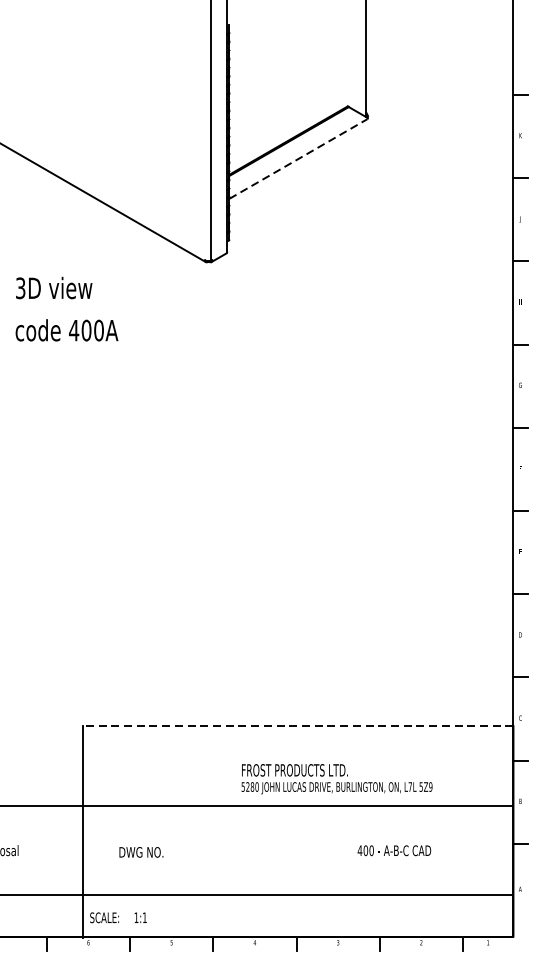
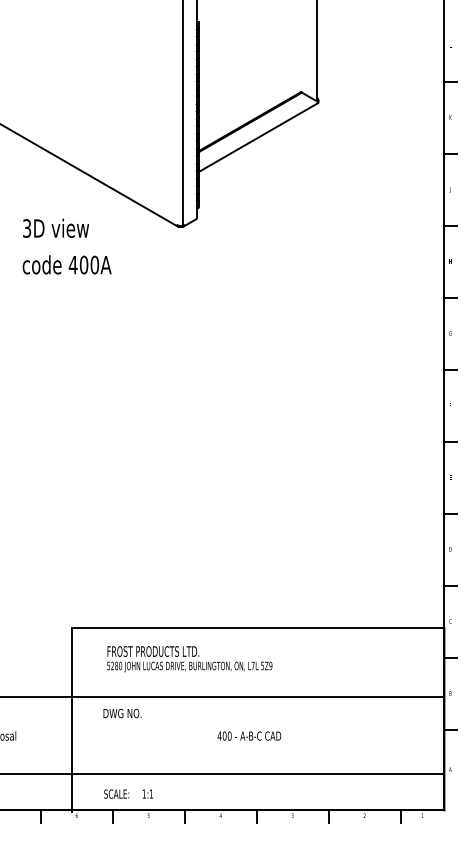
line: (298, 158) -> (258, 137), dashed -> solid
text: (66, 309) -> (66, 246), moved
line: (297, 726) -> (257, 628), dashed -> solid
text: (336, 779) -> (189, 659), moved
text: (394, 850) -> (249, 735), moved
text: (141, 852) -> (122, 713), moved
text: (118, 917) -> (128, 793), moved

